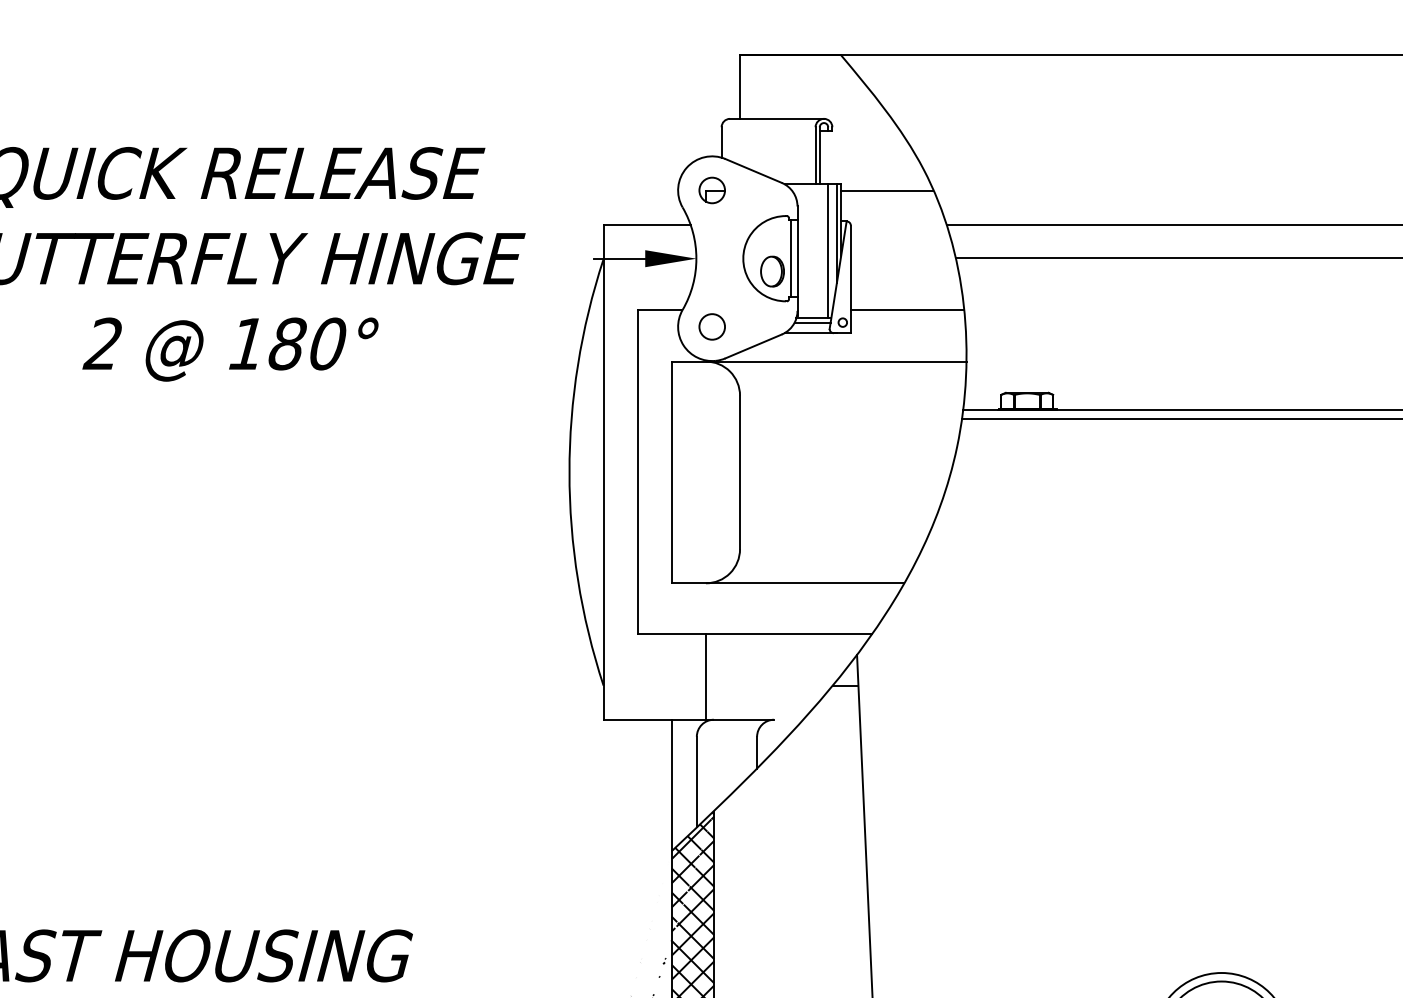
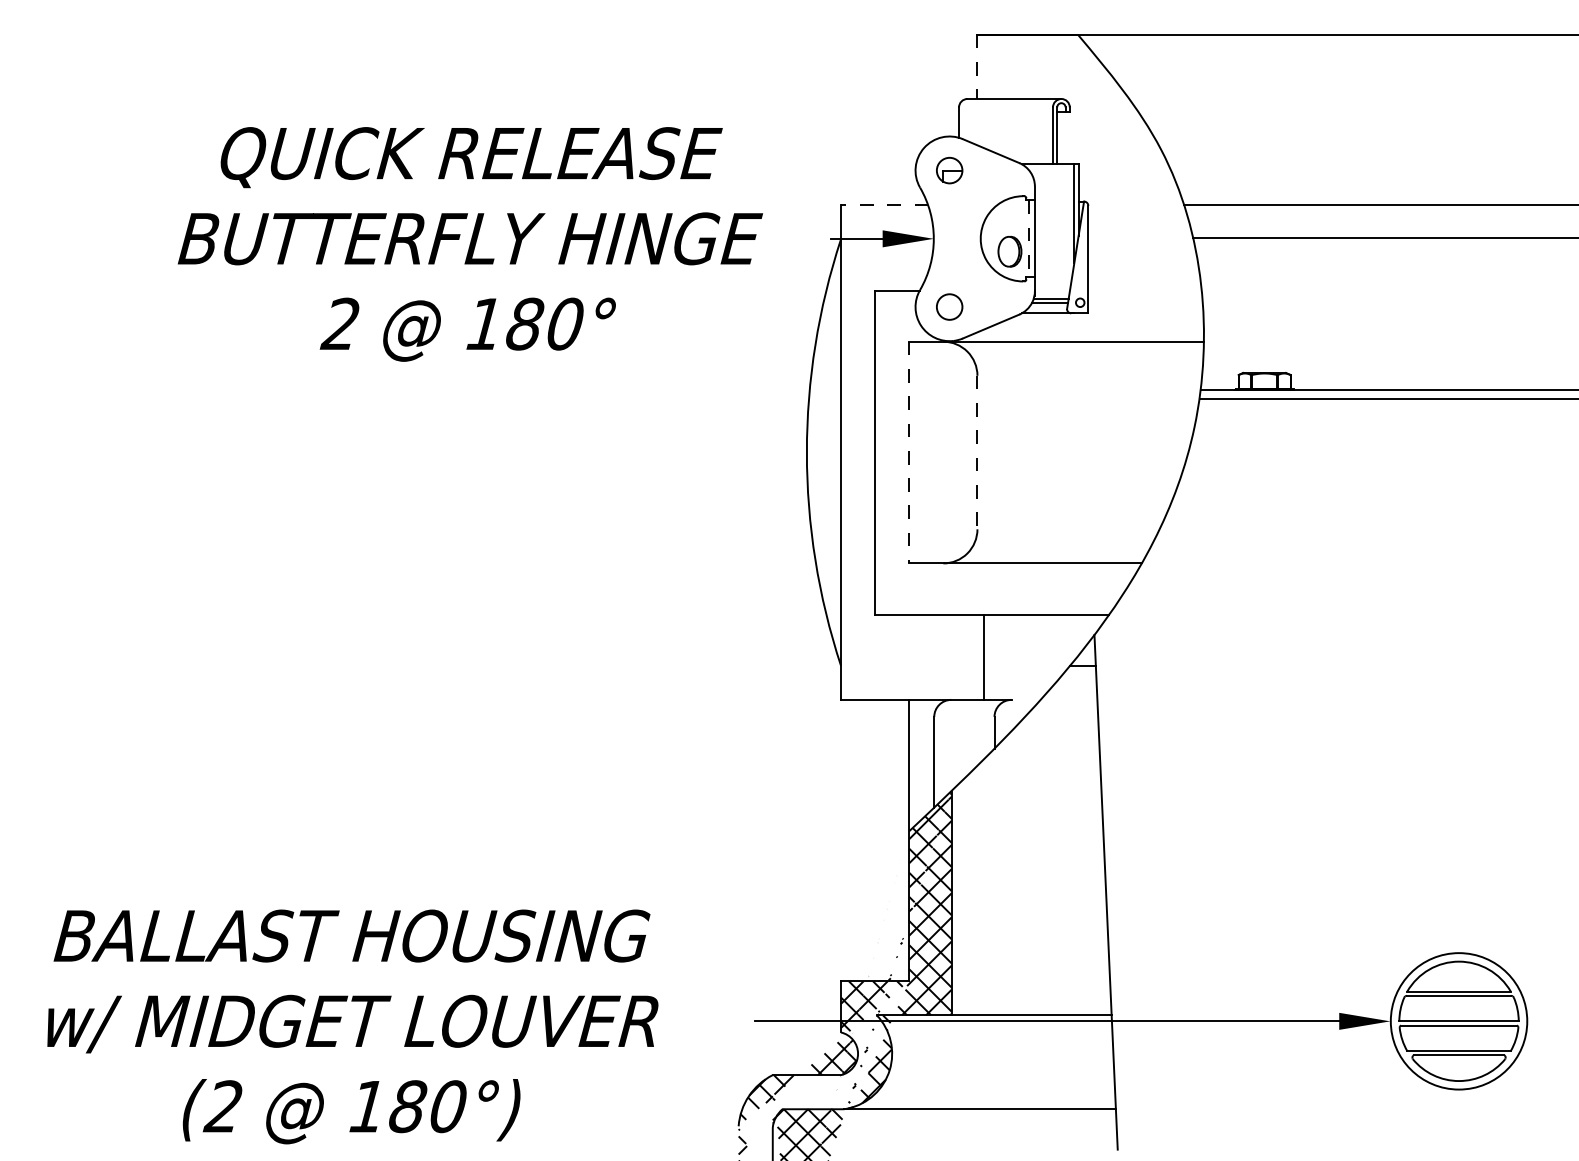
line: (740, 87) -> (977, 67), solid -> dashed
line: (887, 191) -> (1124, 171), removed
line: (647, 225) -> (884, 205), solid -> dashed
line: (828, 251) -> (1065, 231), removed
line: (791, 259) -> (1028, 239), solid -> dashed
line: (907, 310) -> (1144, 290), removed
line: (672, 472) -> (909, 452), solid -> dashed
line: (740, 472) -> (977, 452), solid -> dashed
line: (706, 676) -> (984, 656), moved

